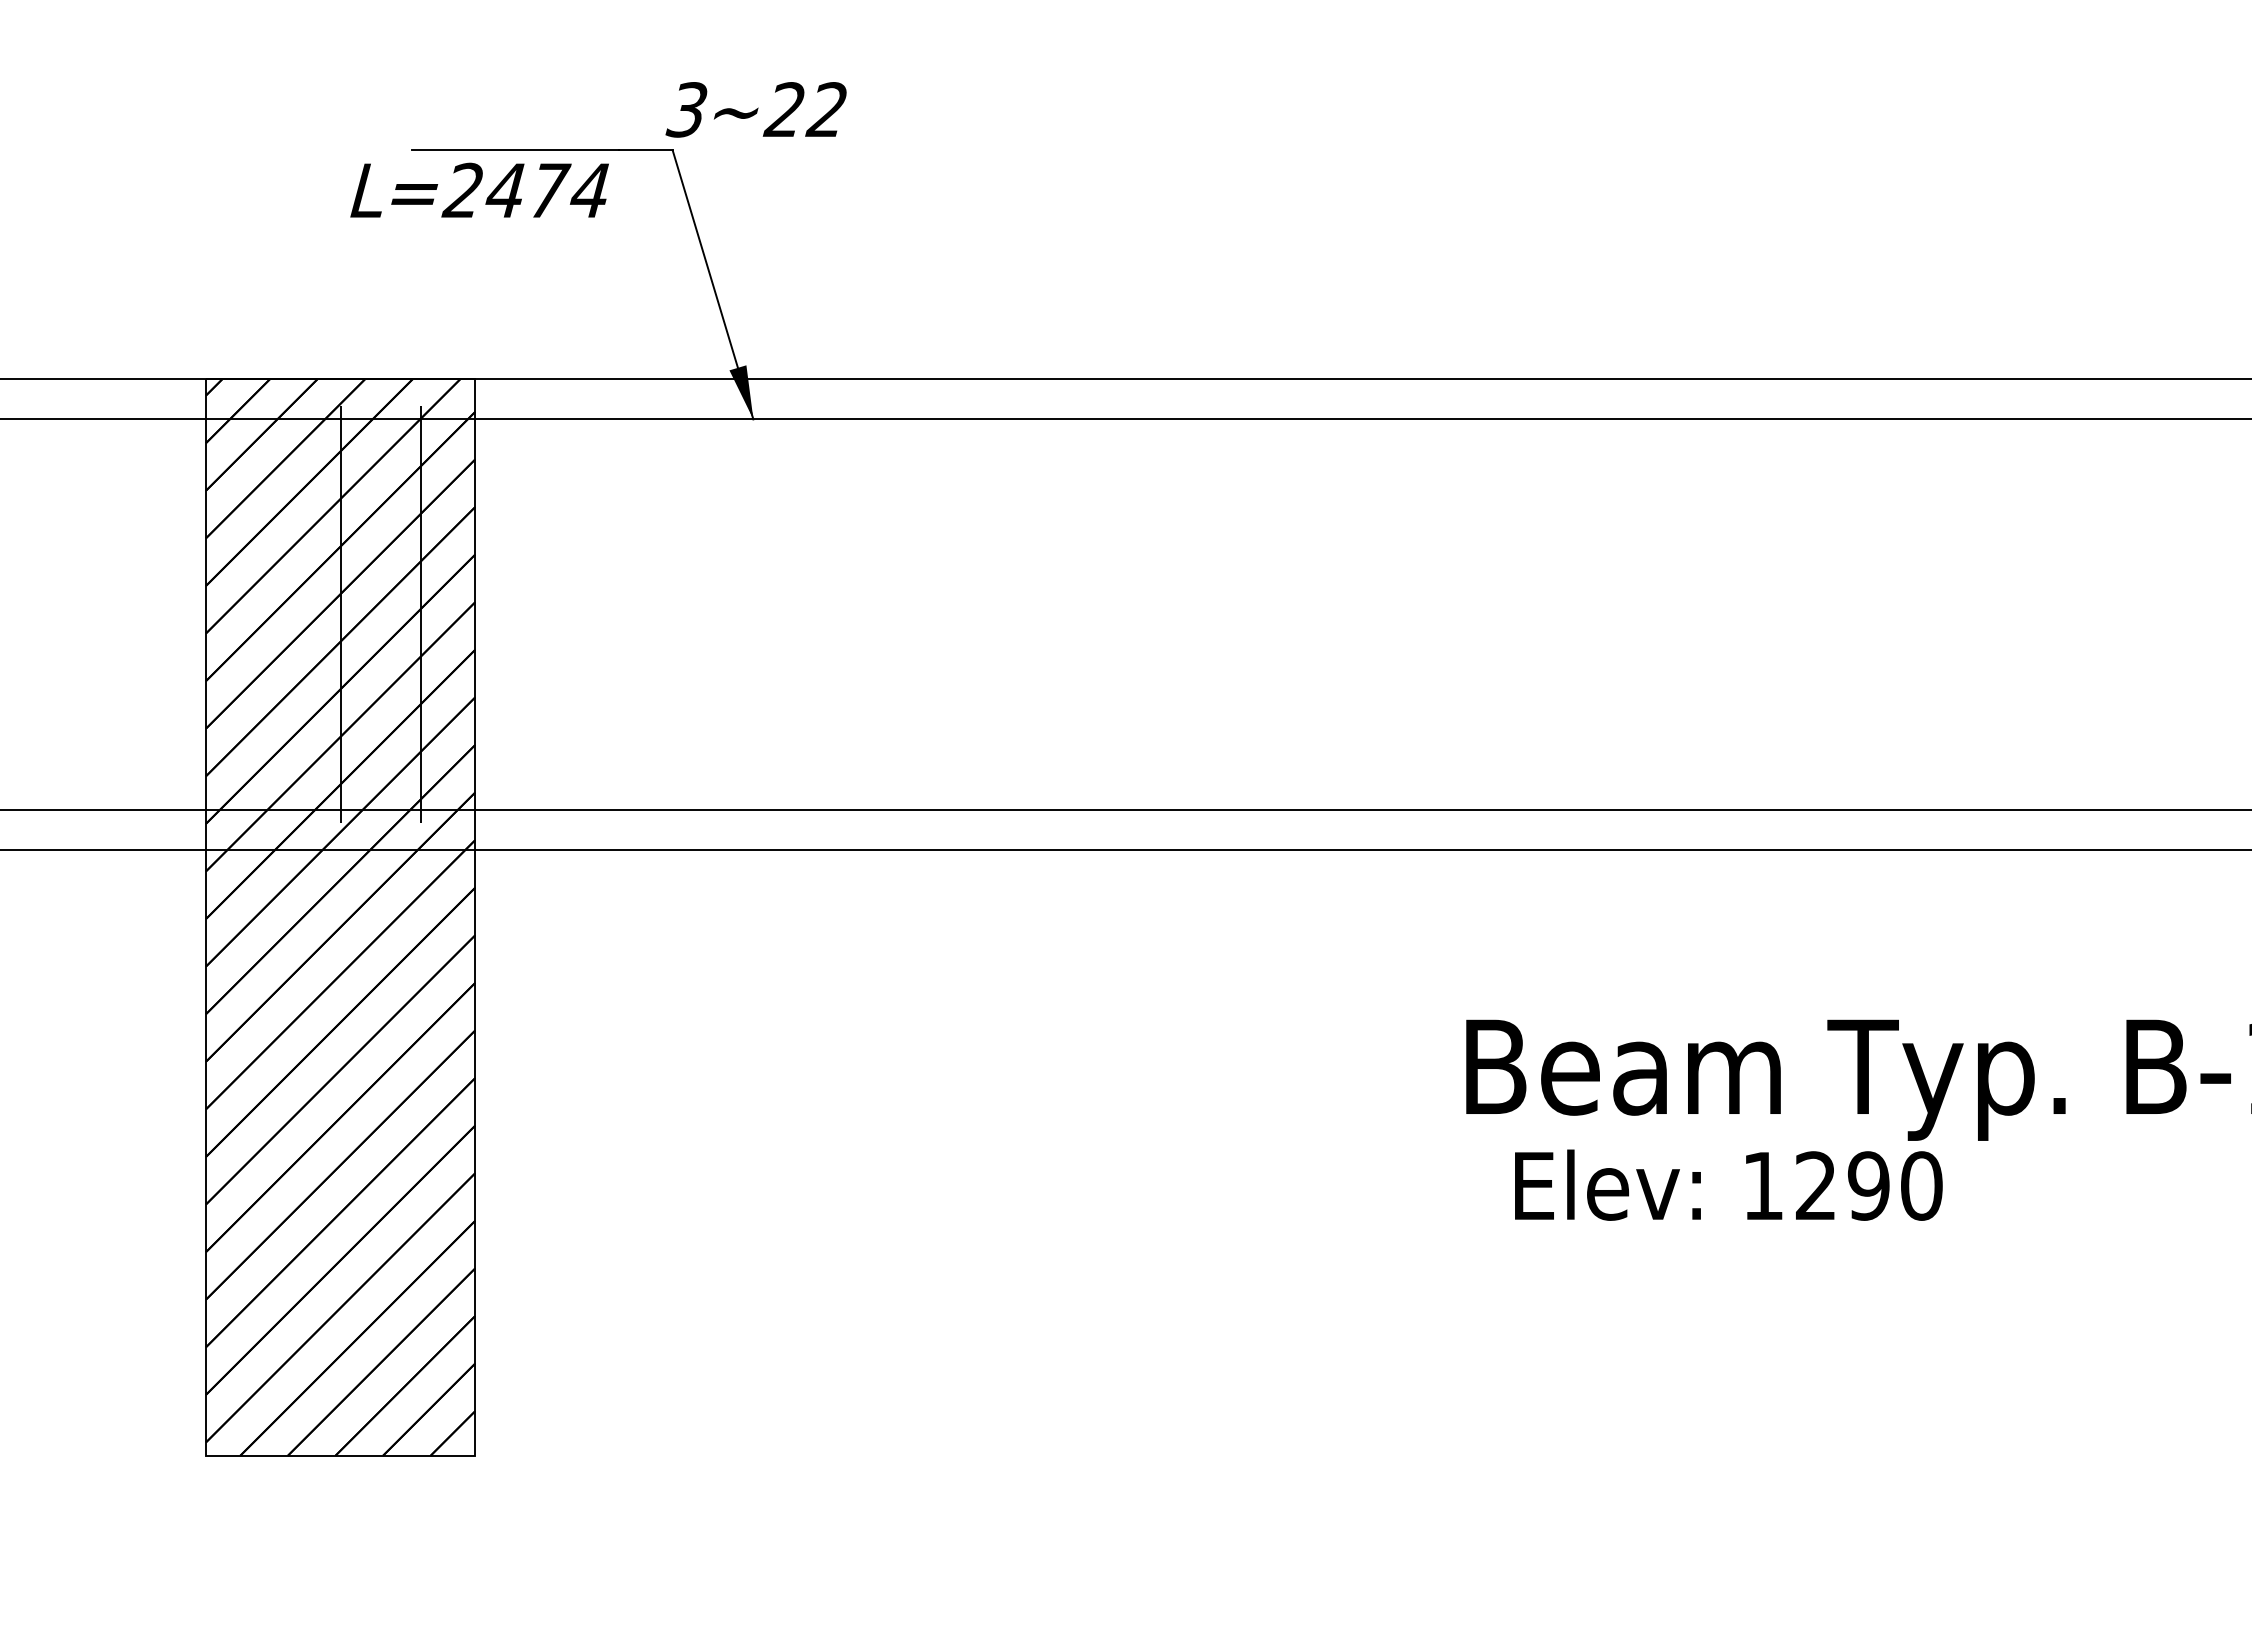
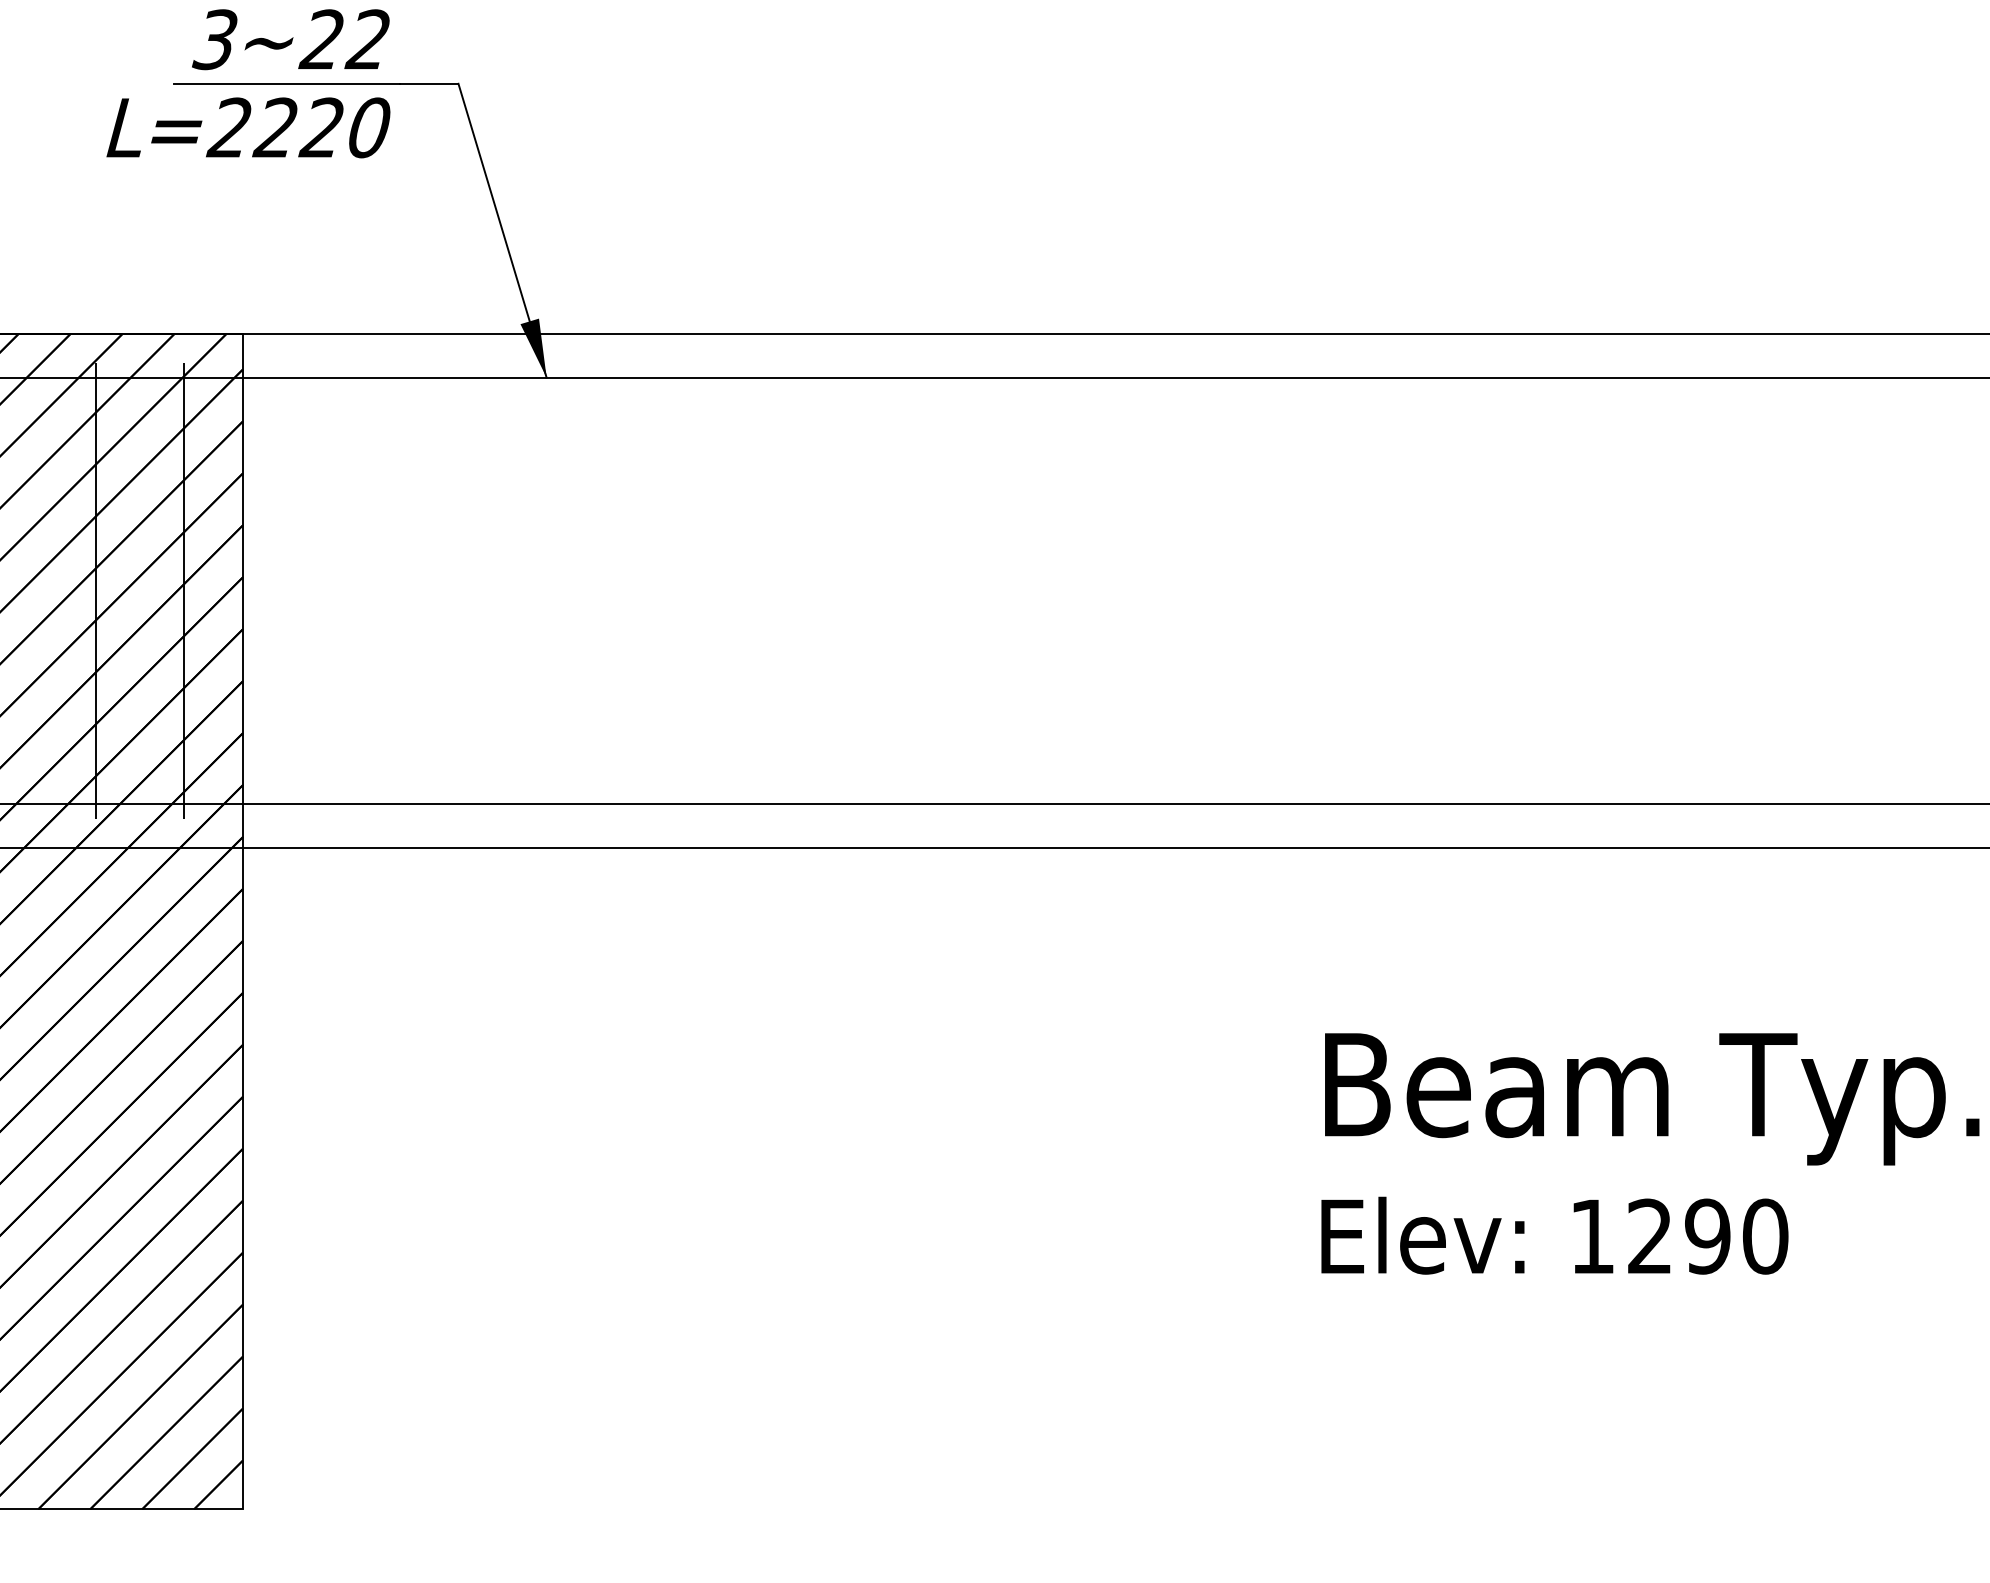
text: (755, 109) -> (290, 39), moved
text: (546, 190) -> (320, 127), L=2474 -> L=2220
text: (1728, 1184) -> (1554, 1234), moved

